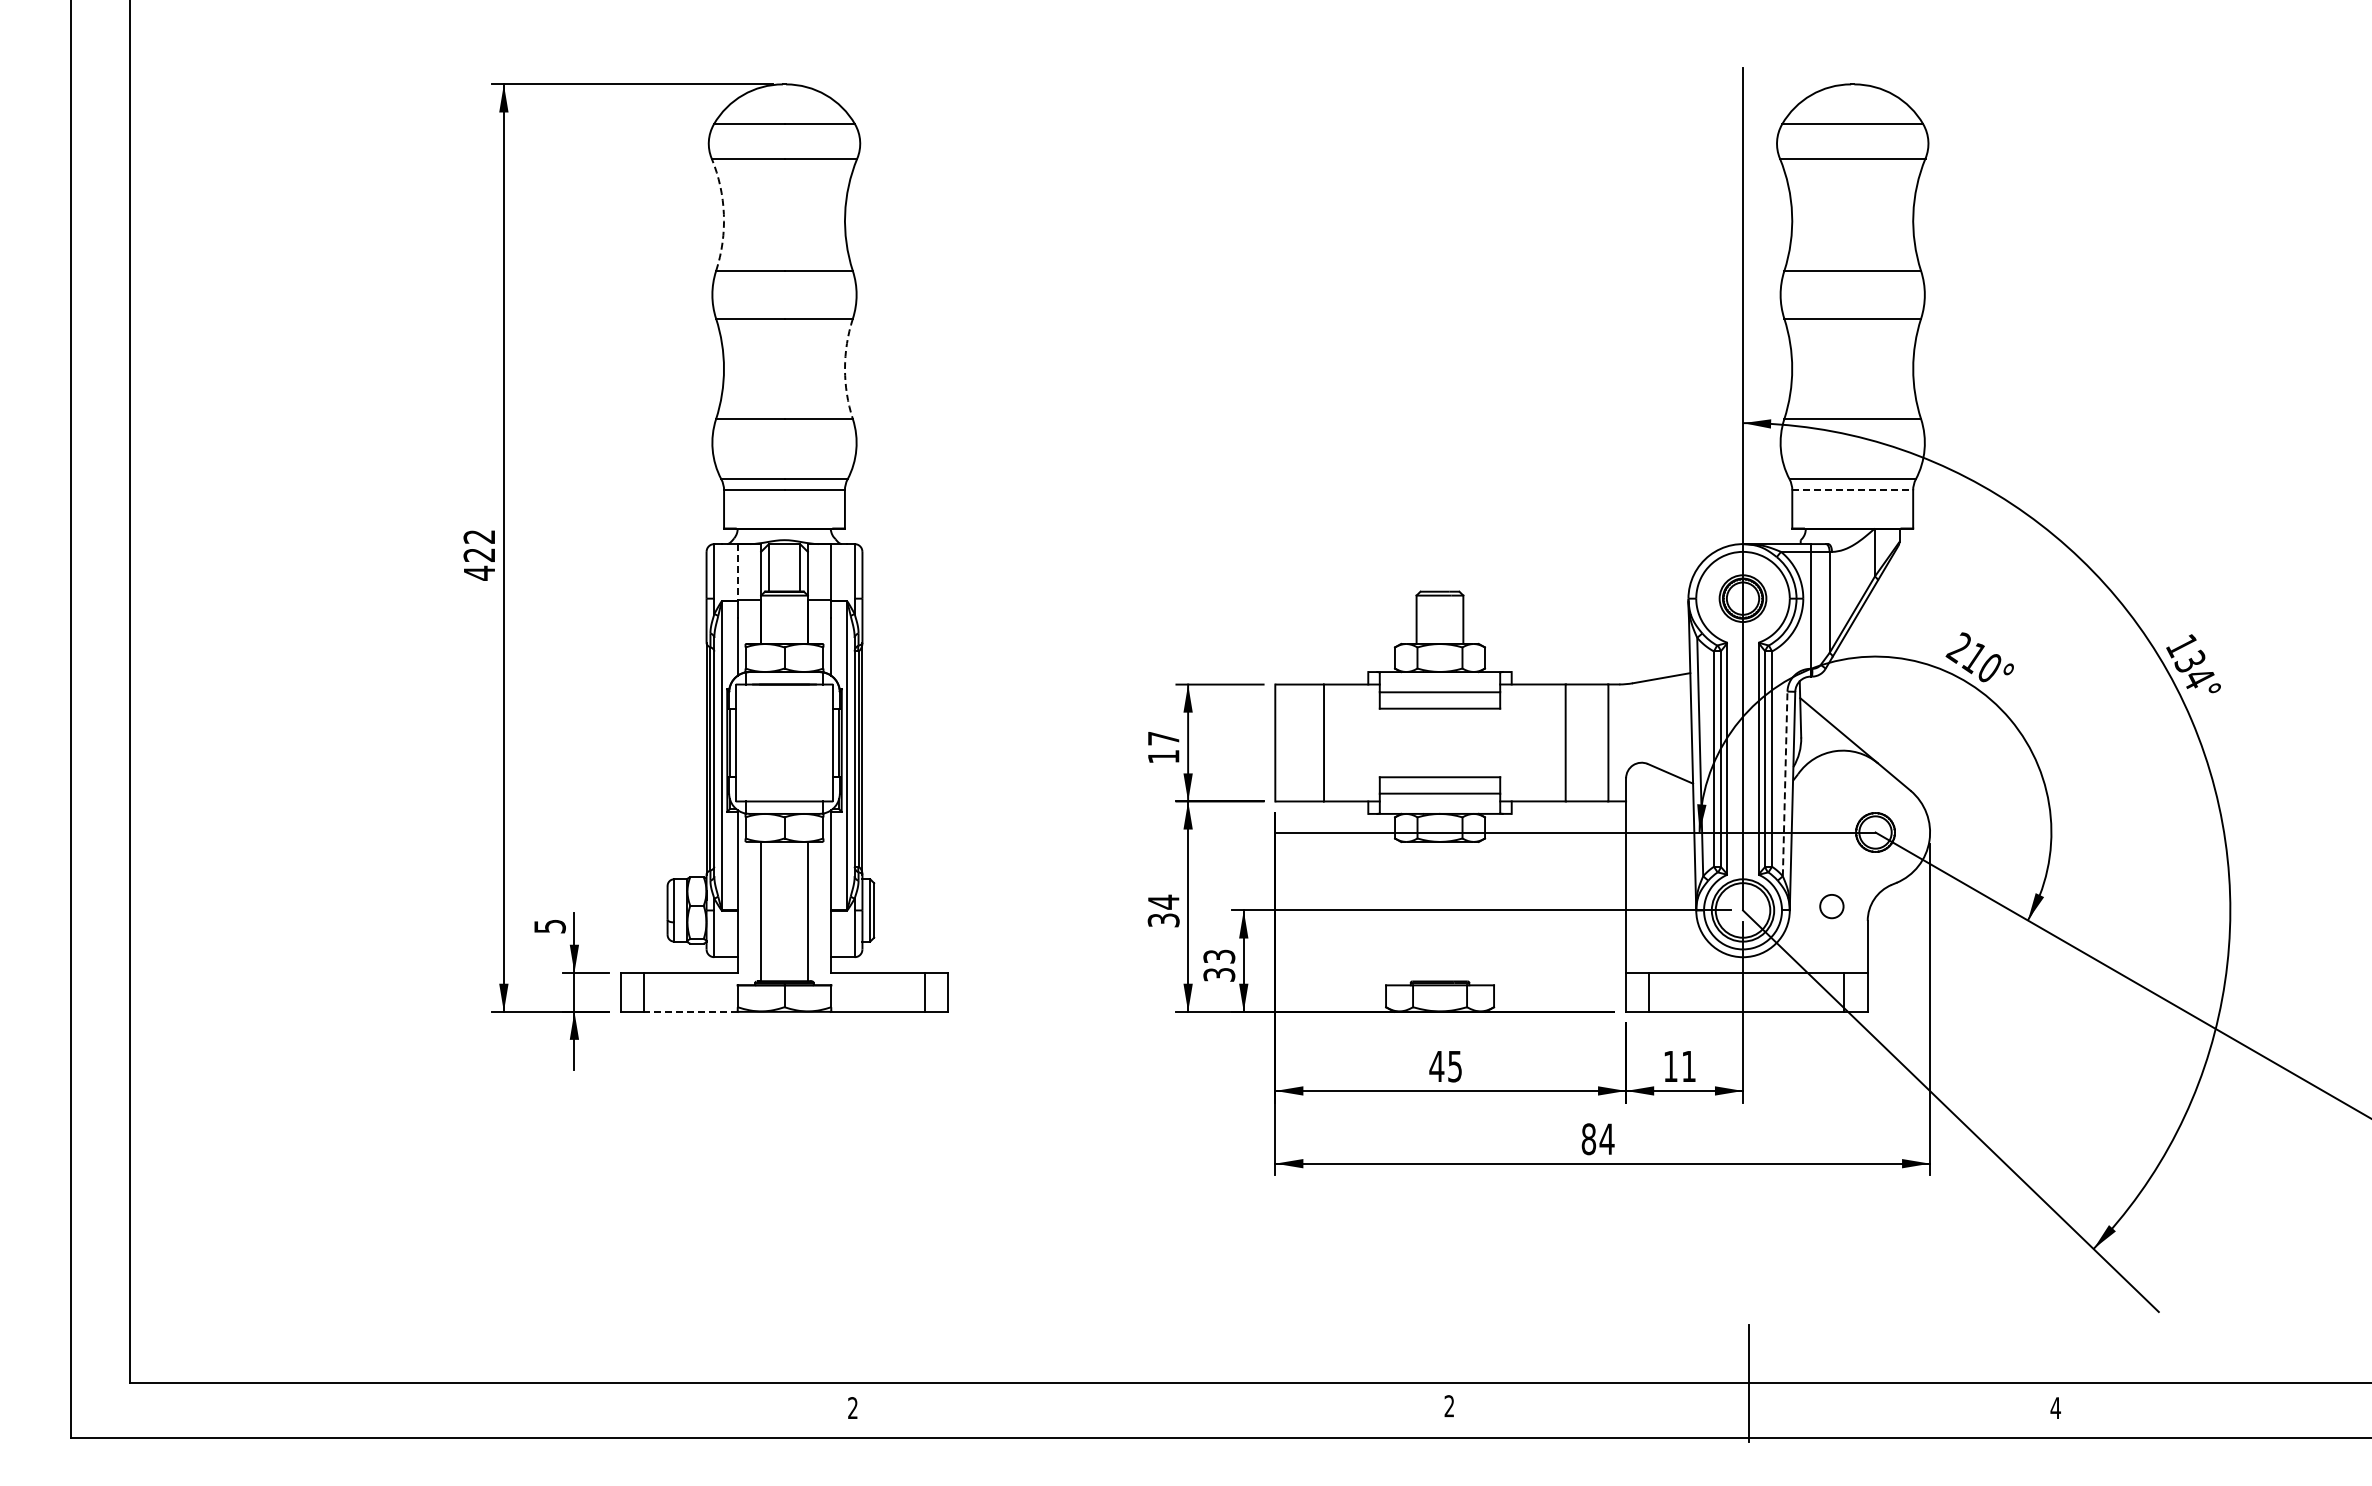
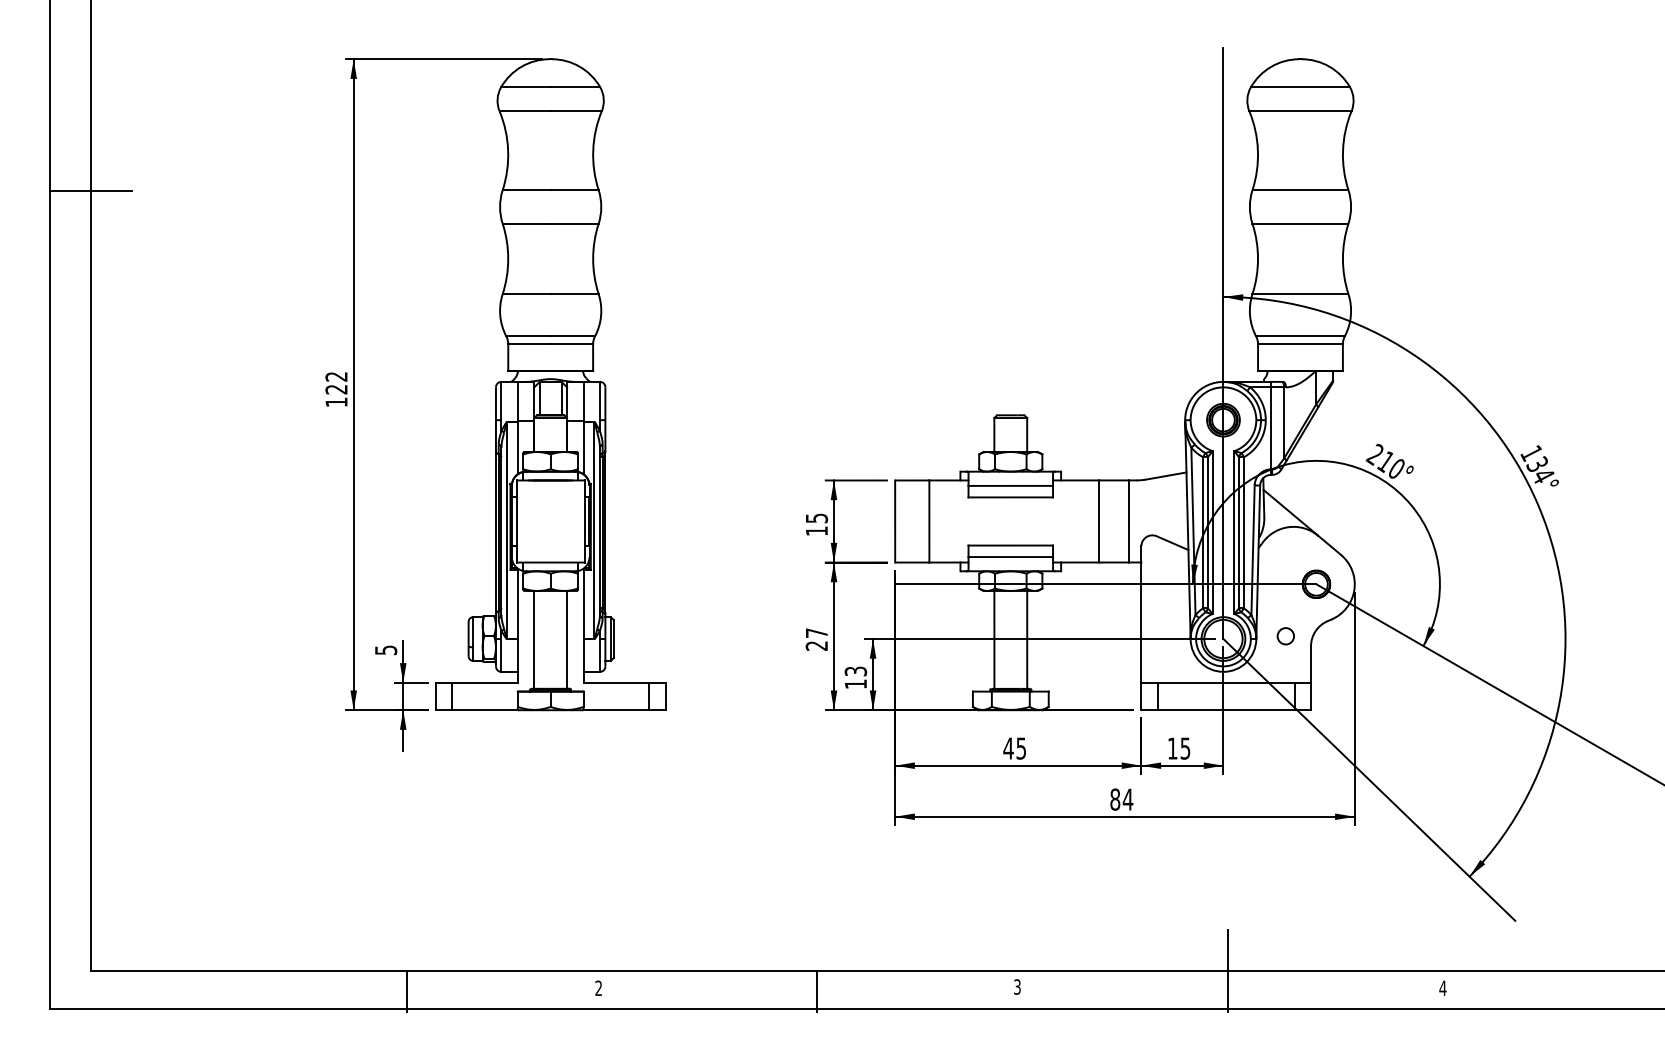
arc: (723, 214) -> (507, 150), dashed -> solid
line: (129, 272) -> (90, 191), added
arc: (845, 368) -> (593, 258), dashed -> solid
line: (1853, 490) -> (1301, 344), dashed -> solid
text: (479, 572) -> (336, 401), 422 -> 122
line: (737, 572) -> (517, 401), dashed -> solid
text: (1163, 738) -> (816, 518), 17 -> 15
line: (1785, 783) -> (1253, 549), dashed -> solid
text: (1163, 910) -> (816, 639), 34 -> 27
line: (1416, 911) -> (994, 639), added
line: (1463, 911) -> (1027, 639), added
text: (1219, 974) -> (856, 683), 33 -> 13
line: (690, 1011) -> (484, 709), dashed -> solid
text: (1688, 1066) -> (1185, 748), 11 -> 15
text: (1449, 1406) -> (1017, 987), 2 -> 3
line: (579, 1412) -> (406, 991), added
line: (1164, 1412) -> (817, 991), added

